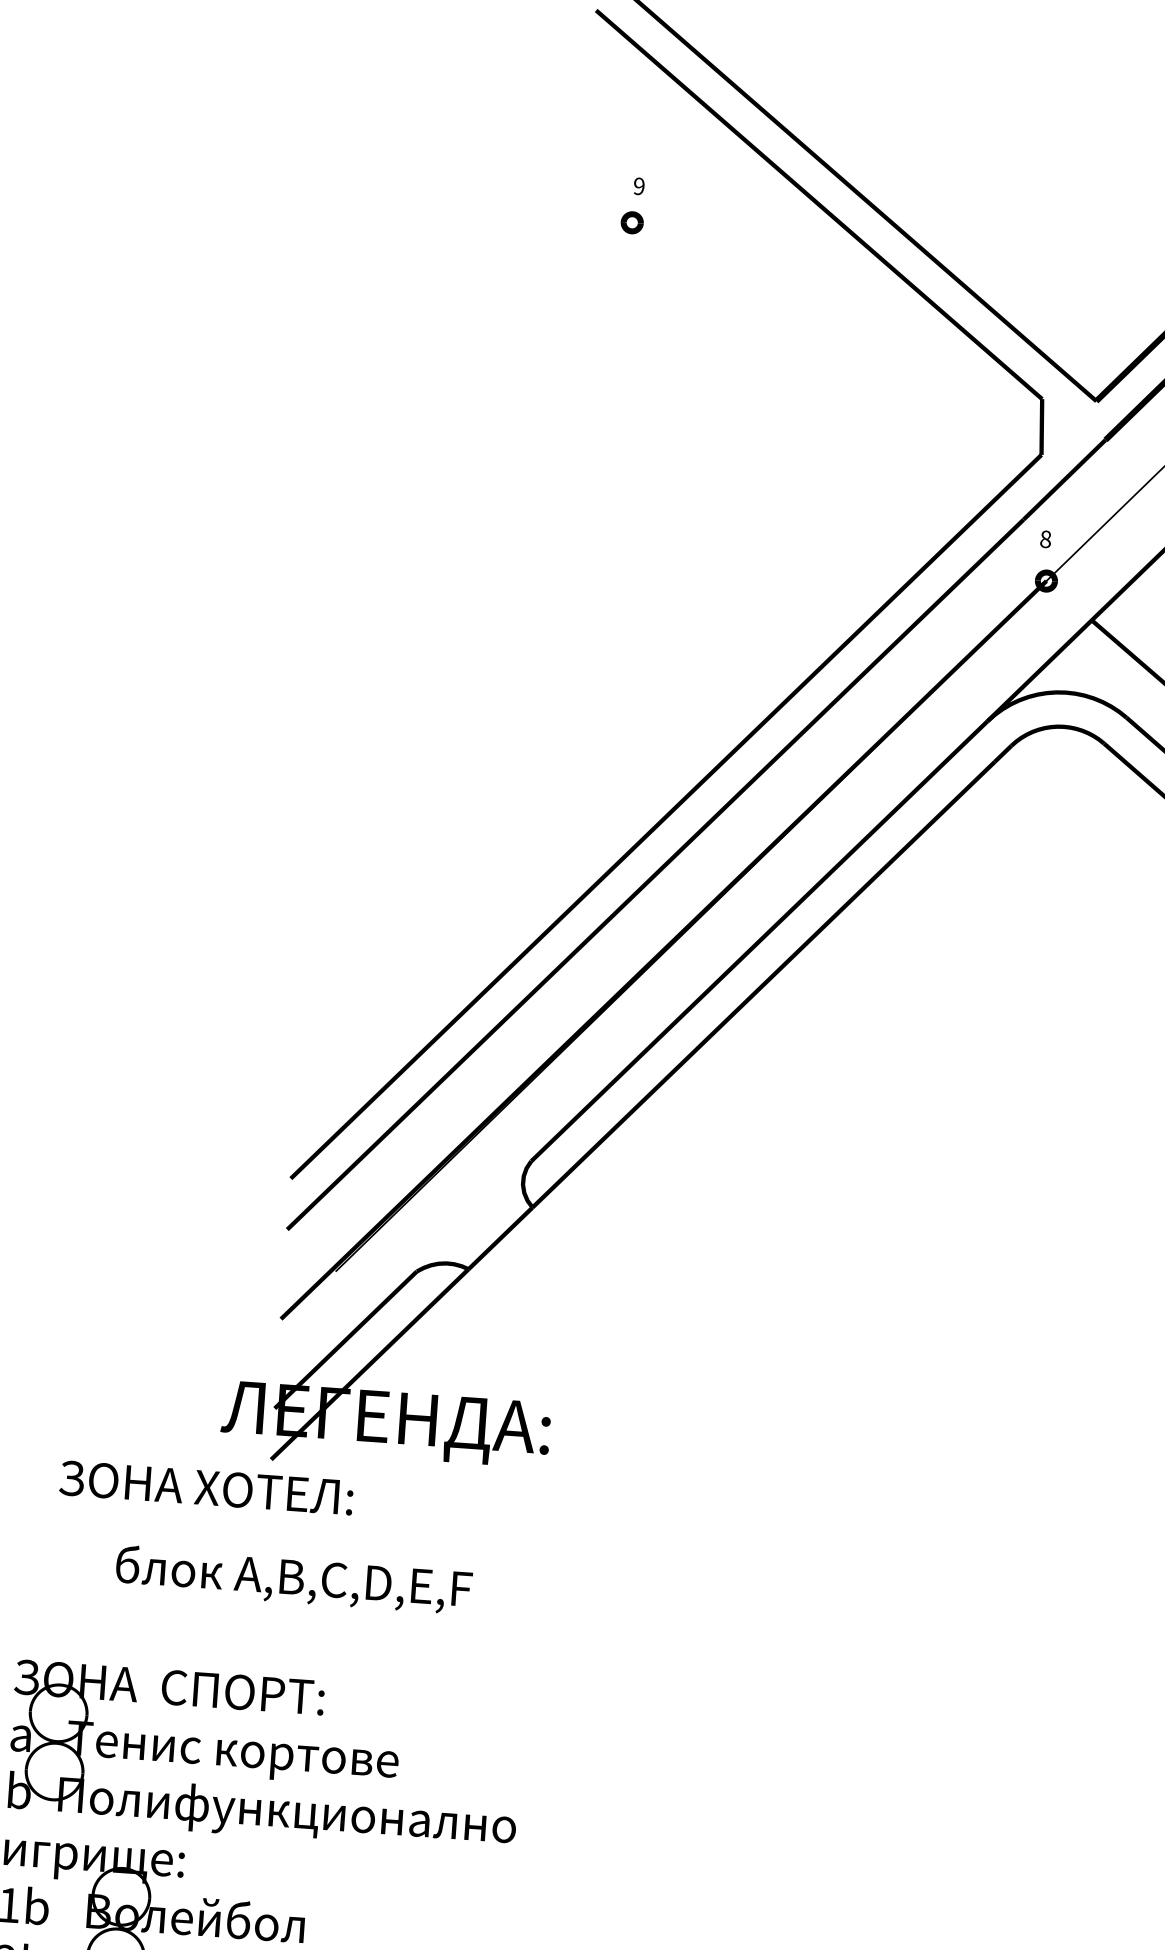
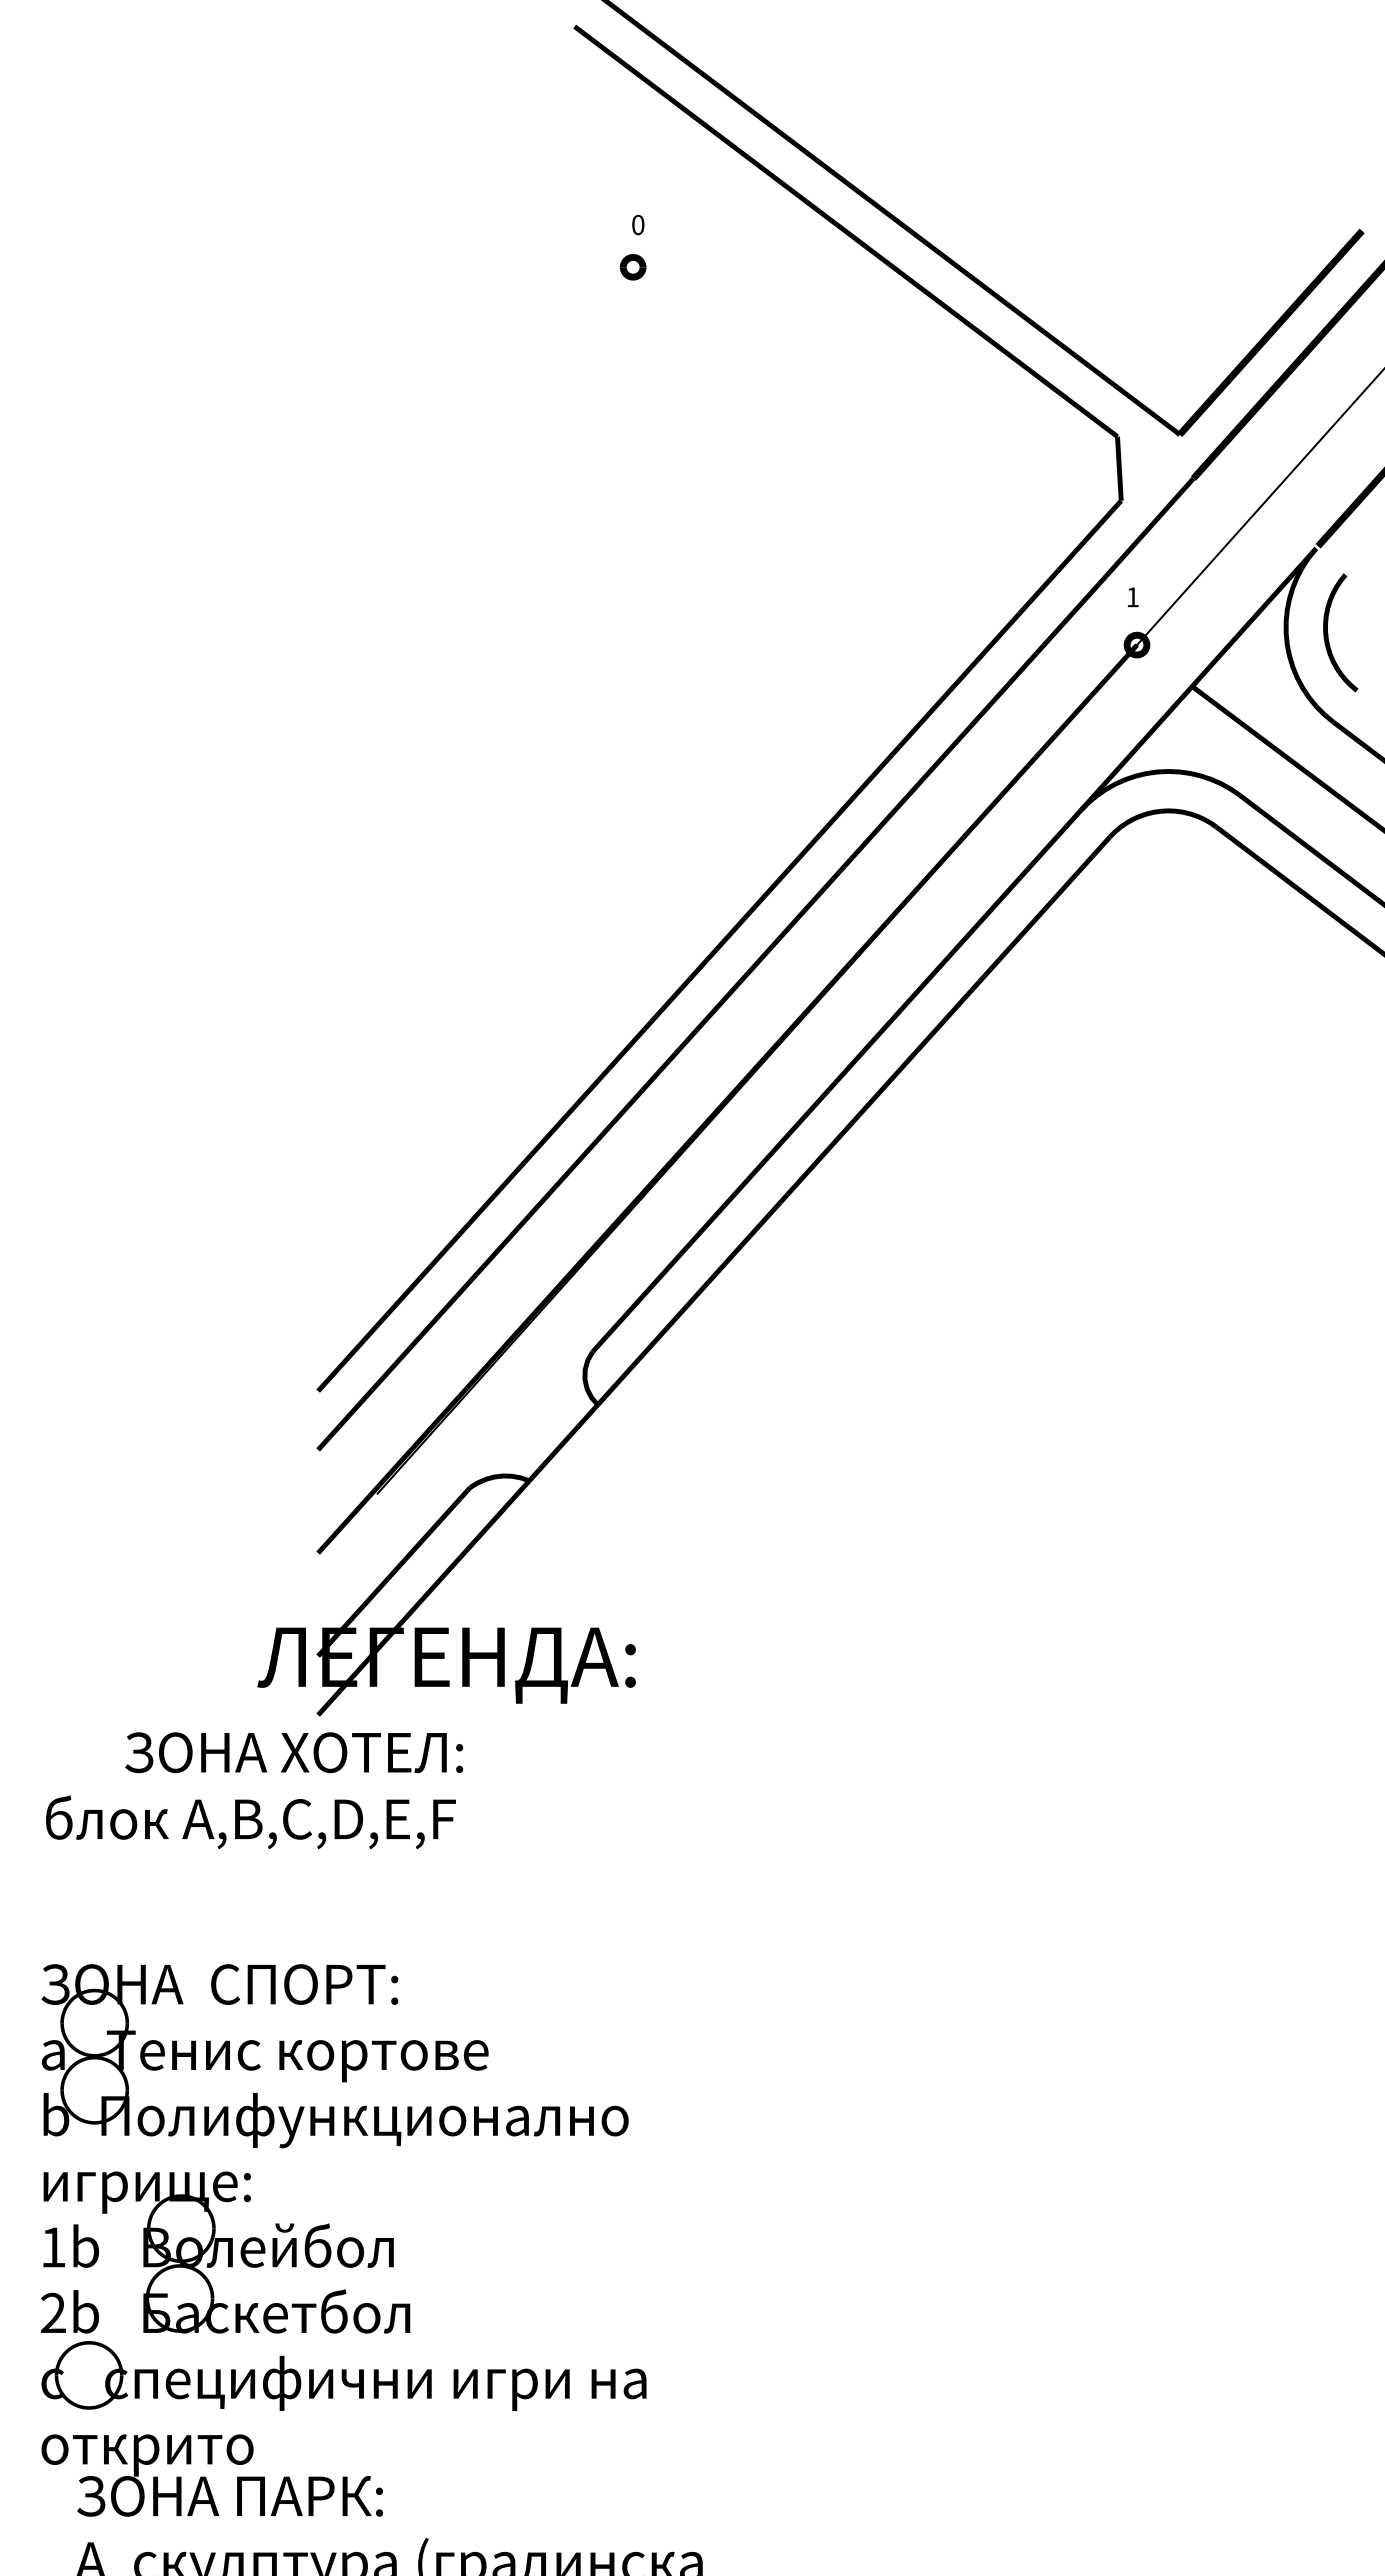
text: (639, 186) -> (638, 225), 9 -> 0
text: (1045, 539) -> (1132, 597), 8 -> 1
text: (206, 1487) -> (294, 1752), moved
text: (293, 1580) -> (250, 1822), moved

